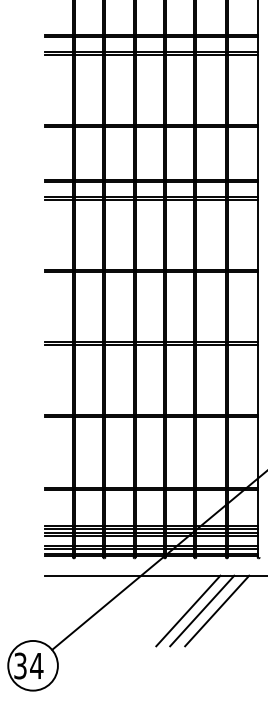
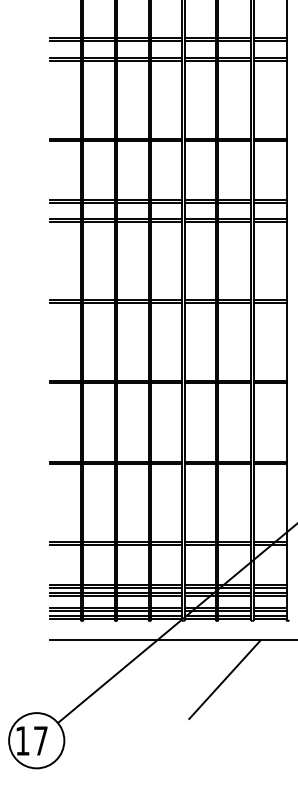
line: (188, 610) -> (209, 679), removed
line: (217, 610) -> (241, 679), removed
text: (28, 665) -> (31, 740), 34 -> 17

